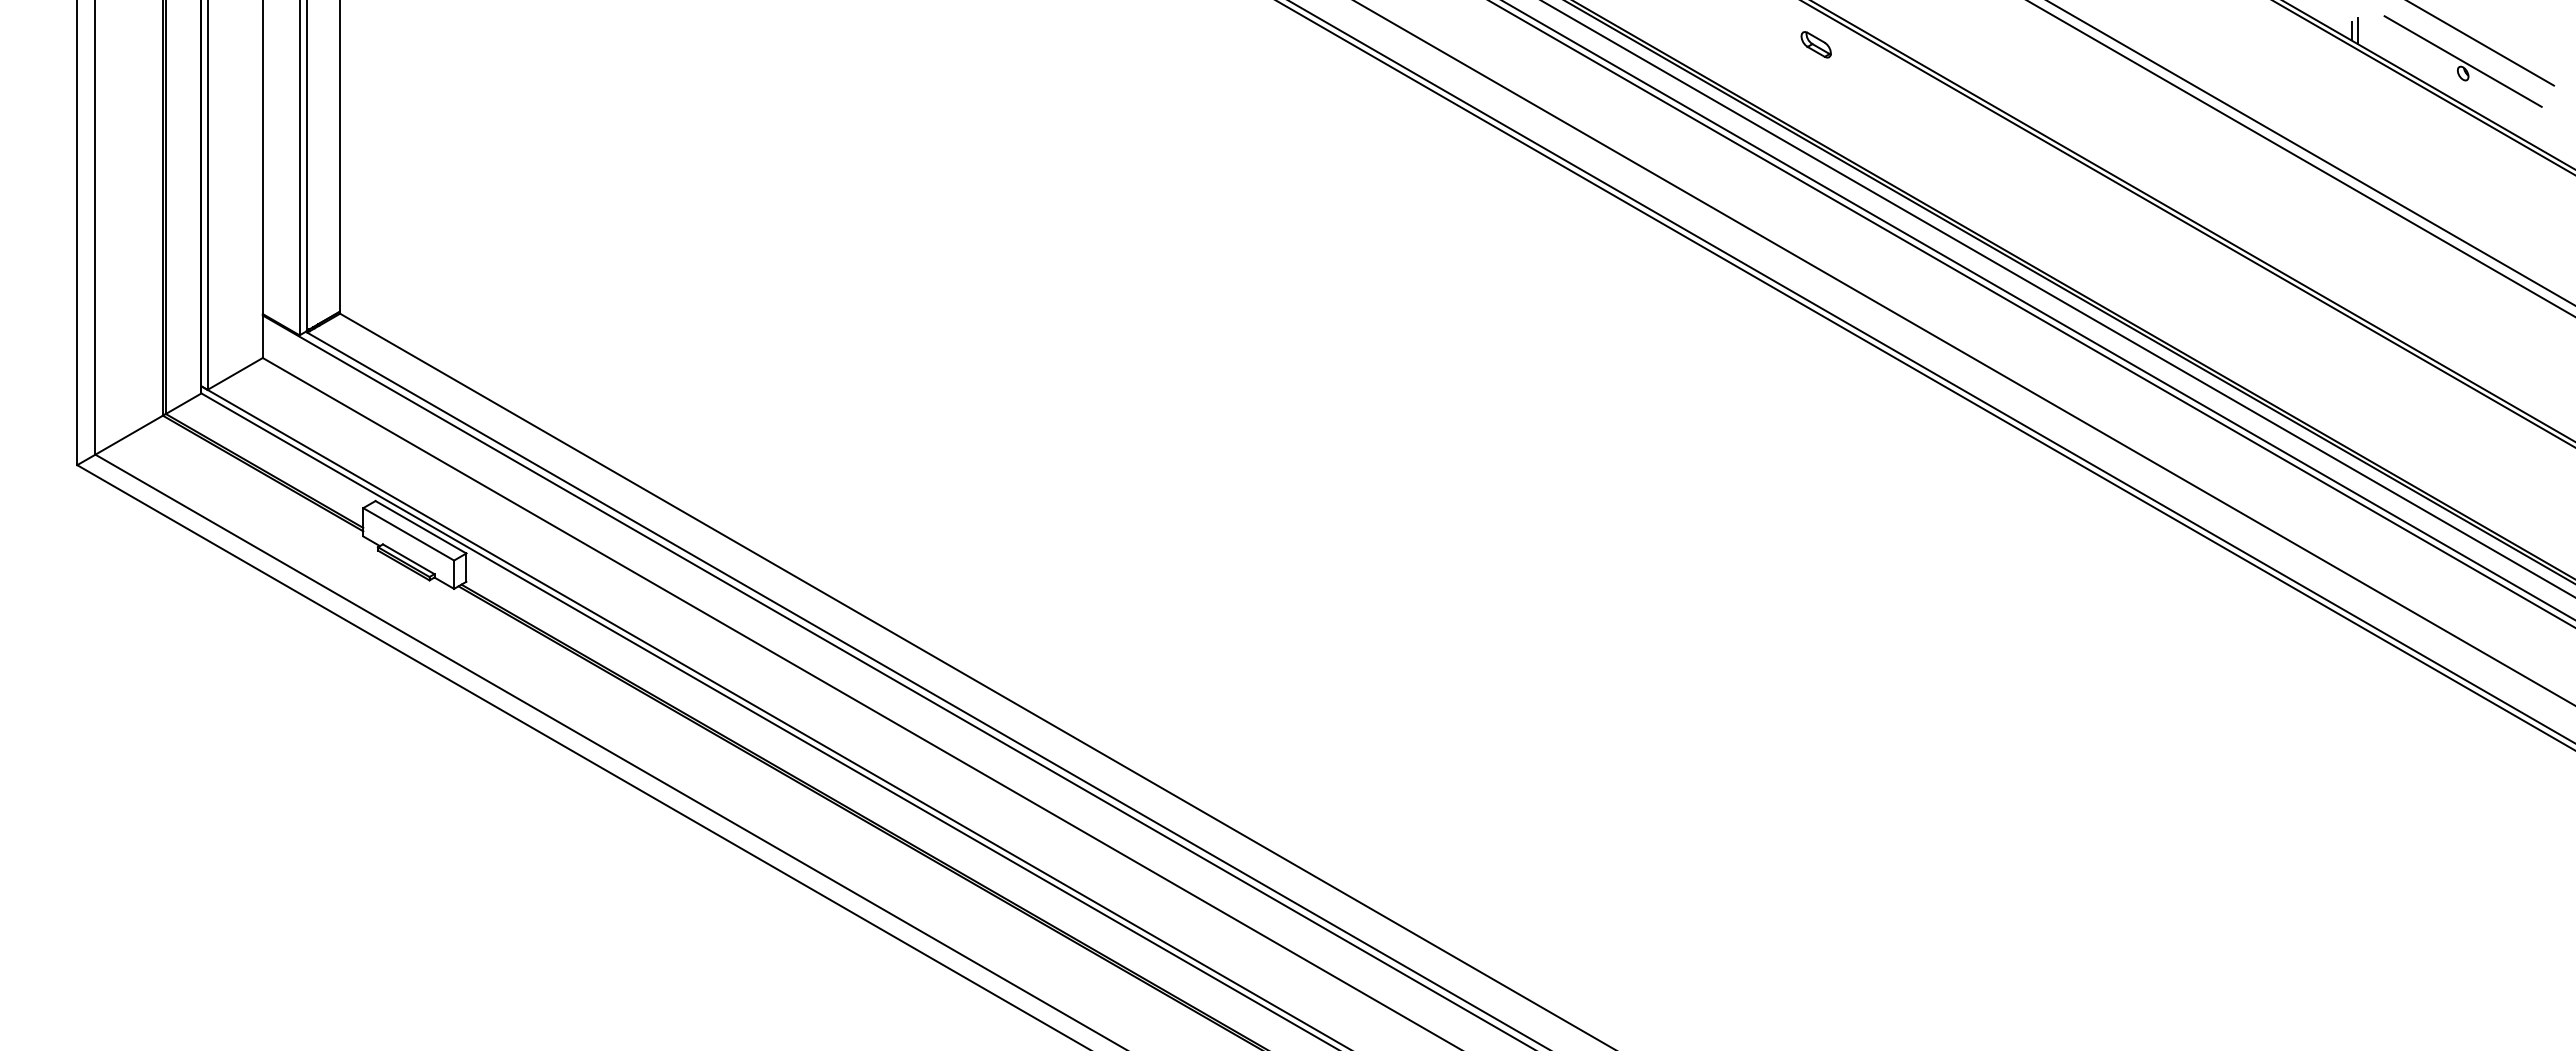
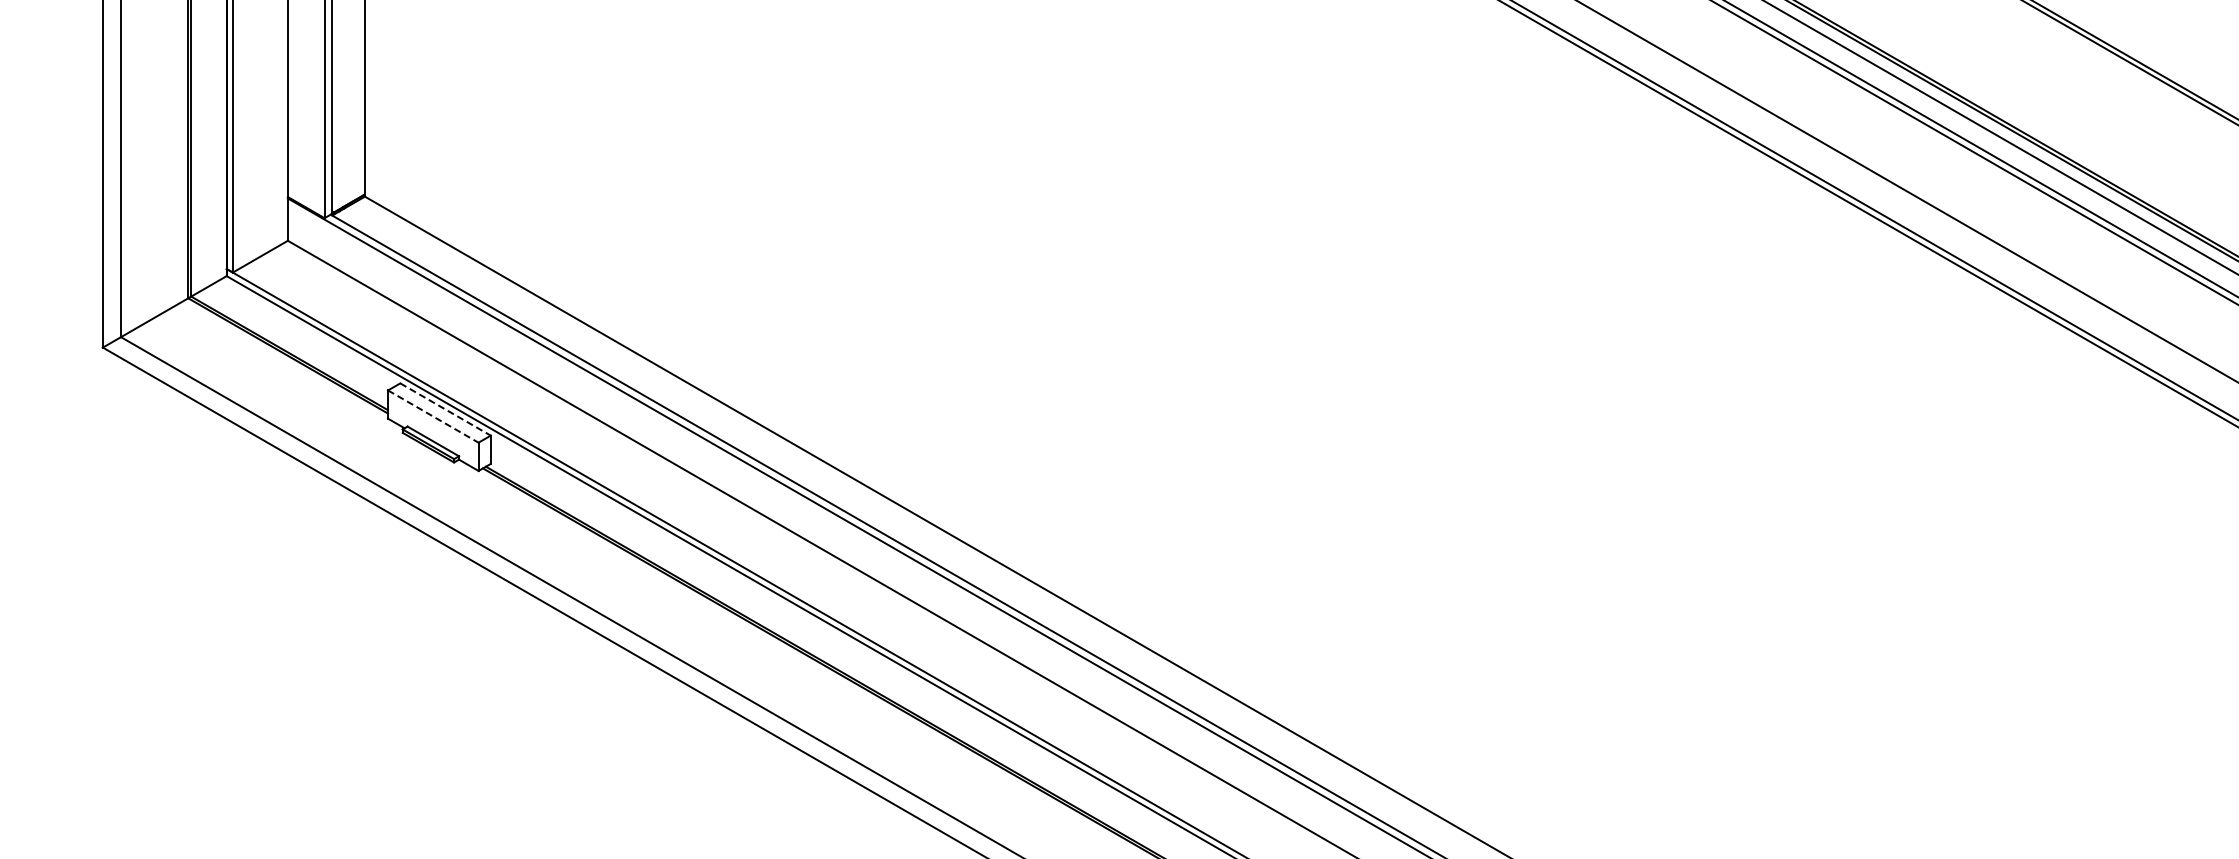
line: (421, 527) -> (446, 409), solid -> dashed
line: (409, 534) -> (434, 416), solid -> dashed

